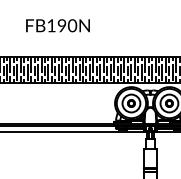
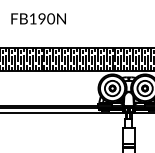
text: (57, 25) -> (38, 18), moved

